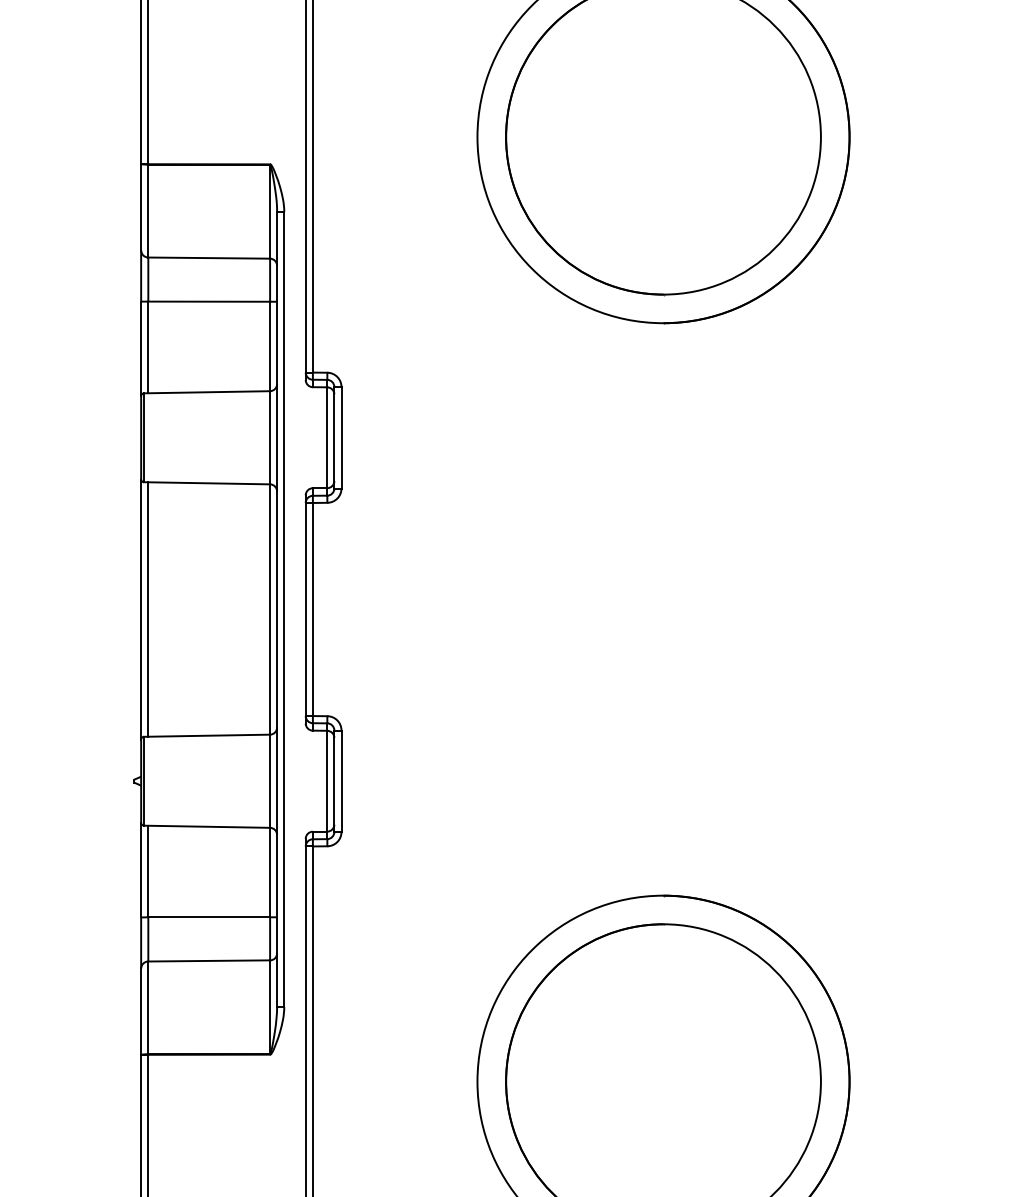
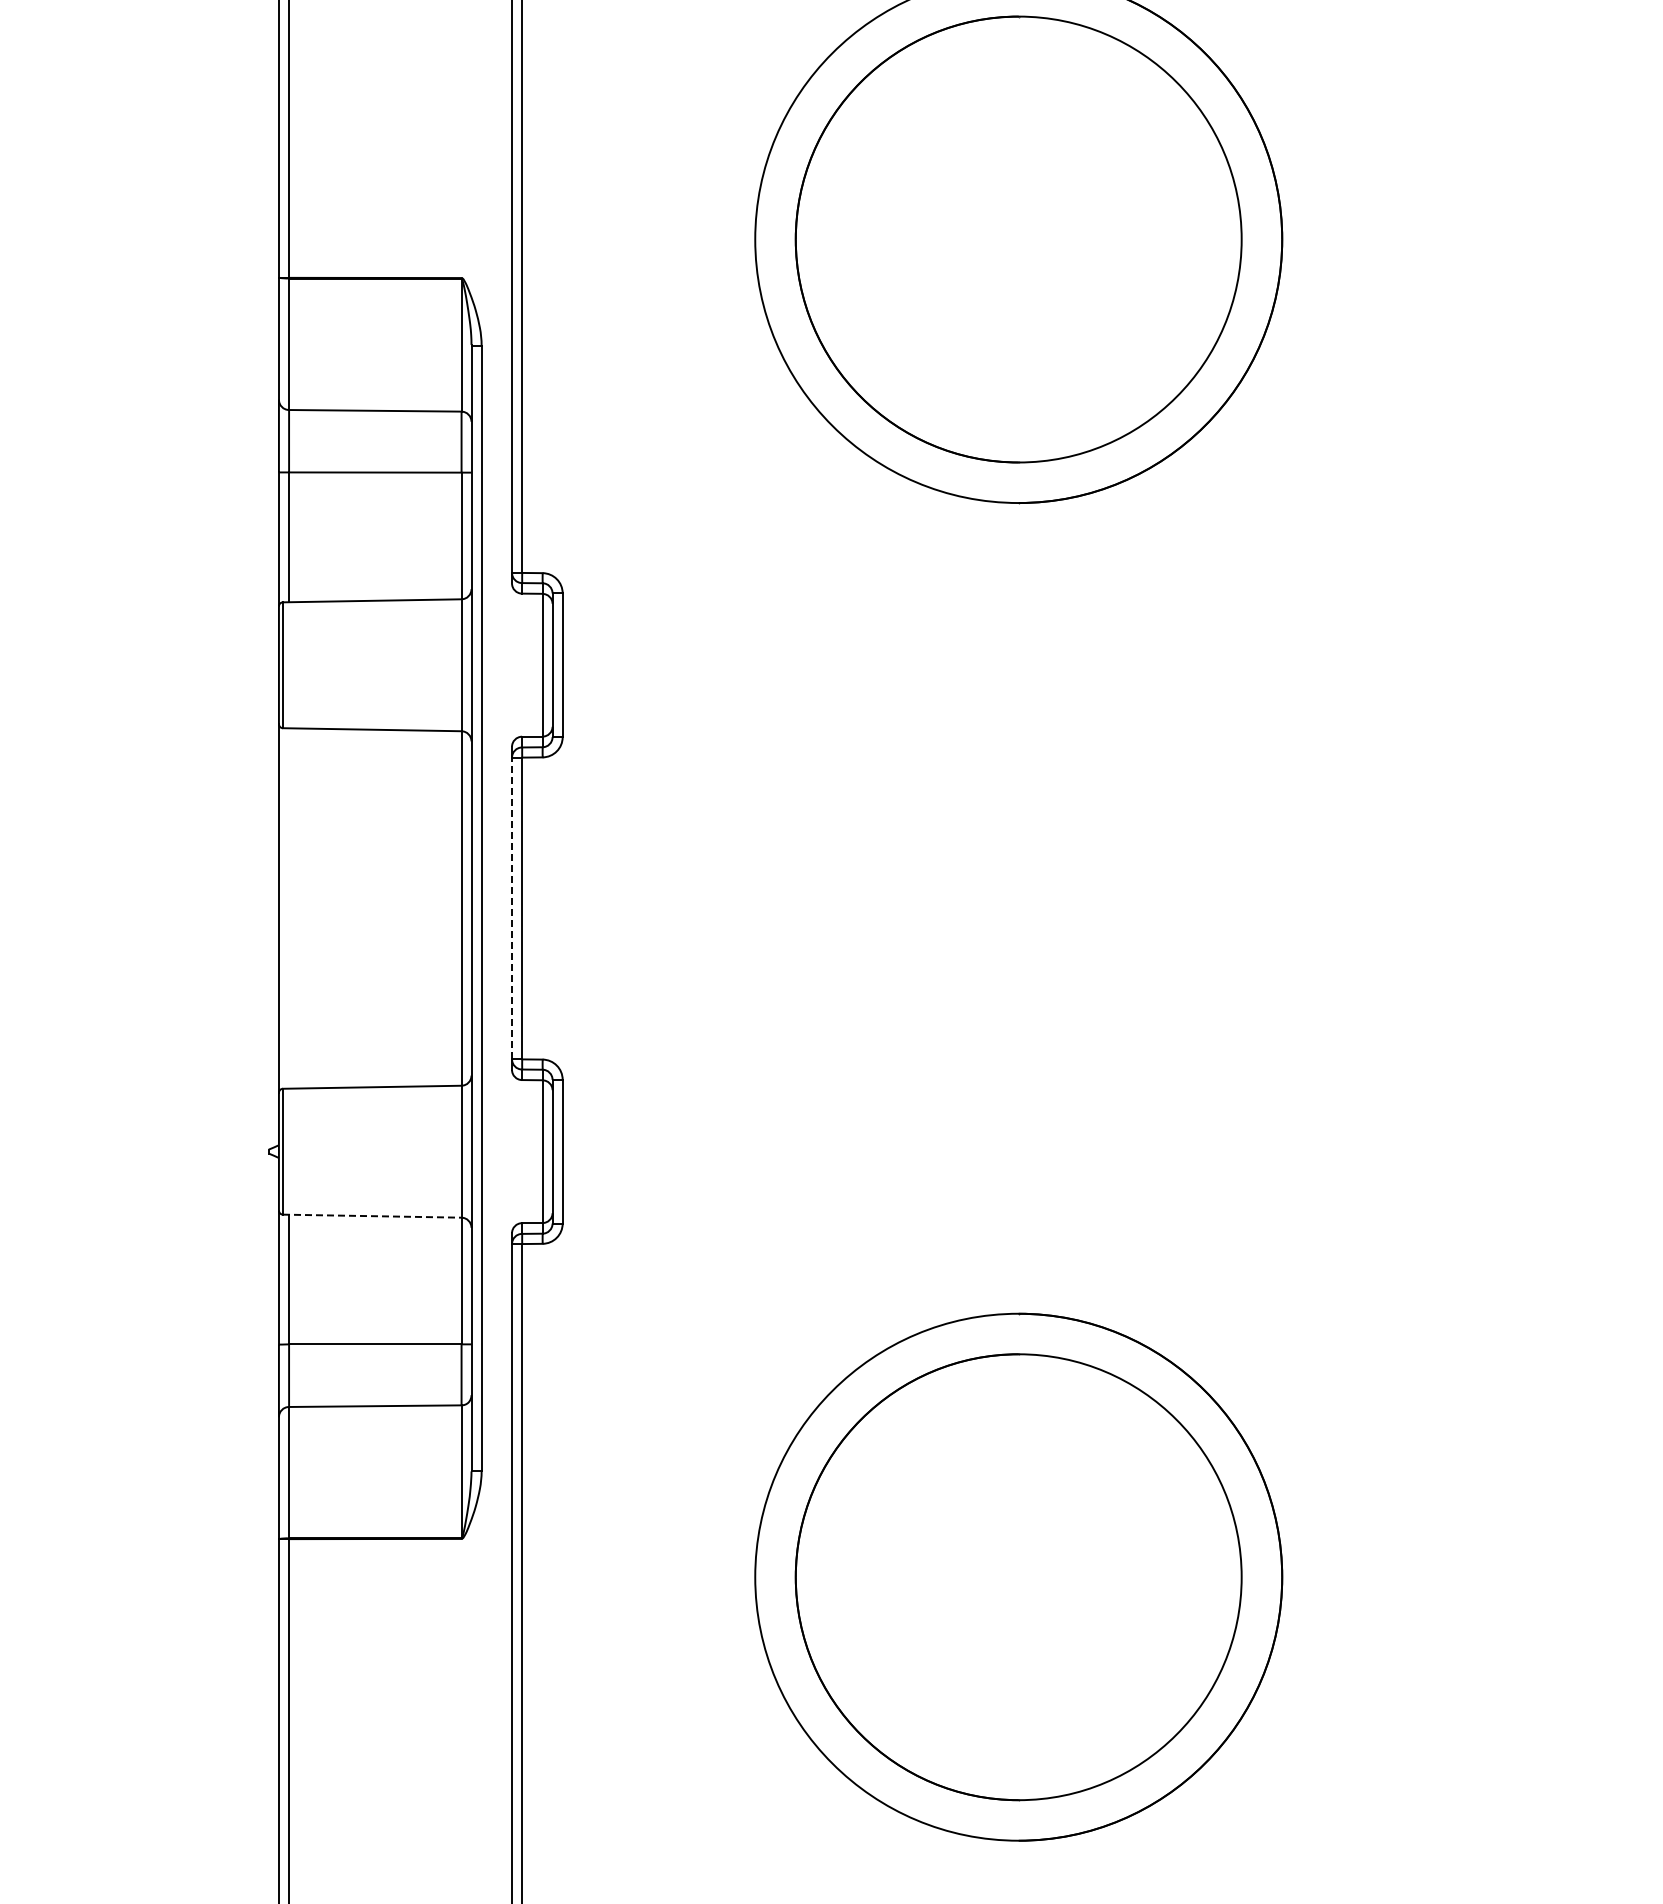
line: (148, 609) -> (289, 908), removed
line: (306, 609) -> (512, 908), solid -> dashed
line: (207, 827) -> (372, 1216), solid -> dashed

